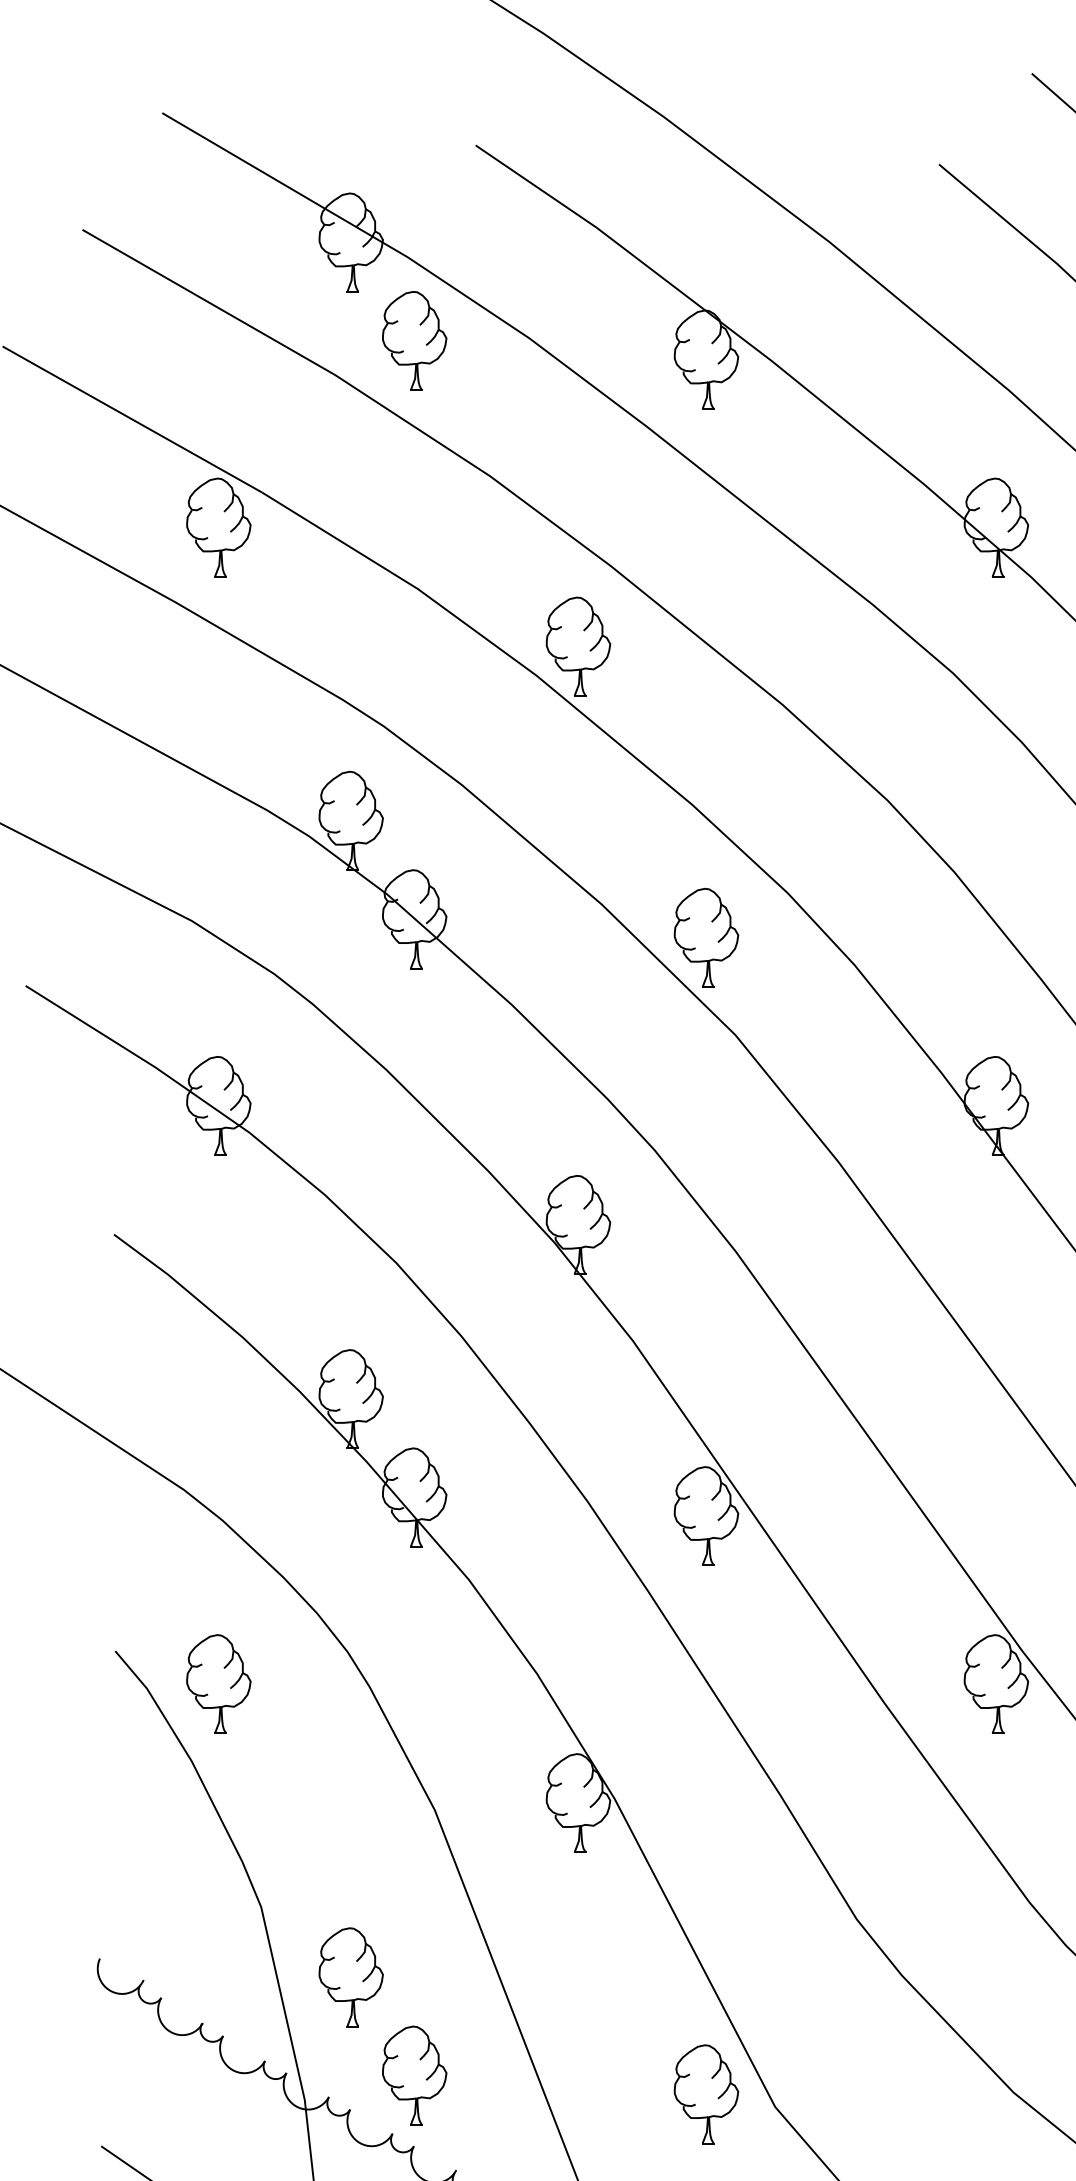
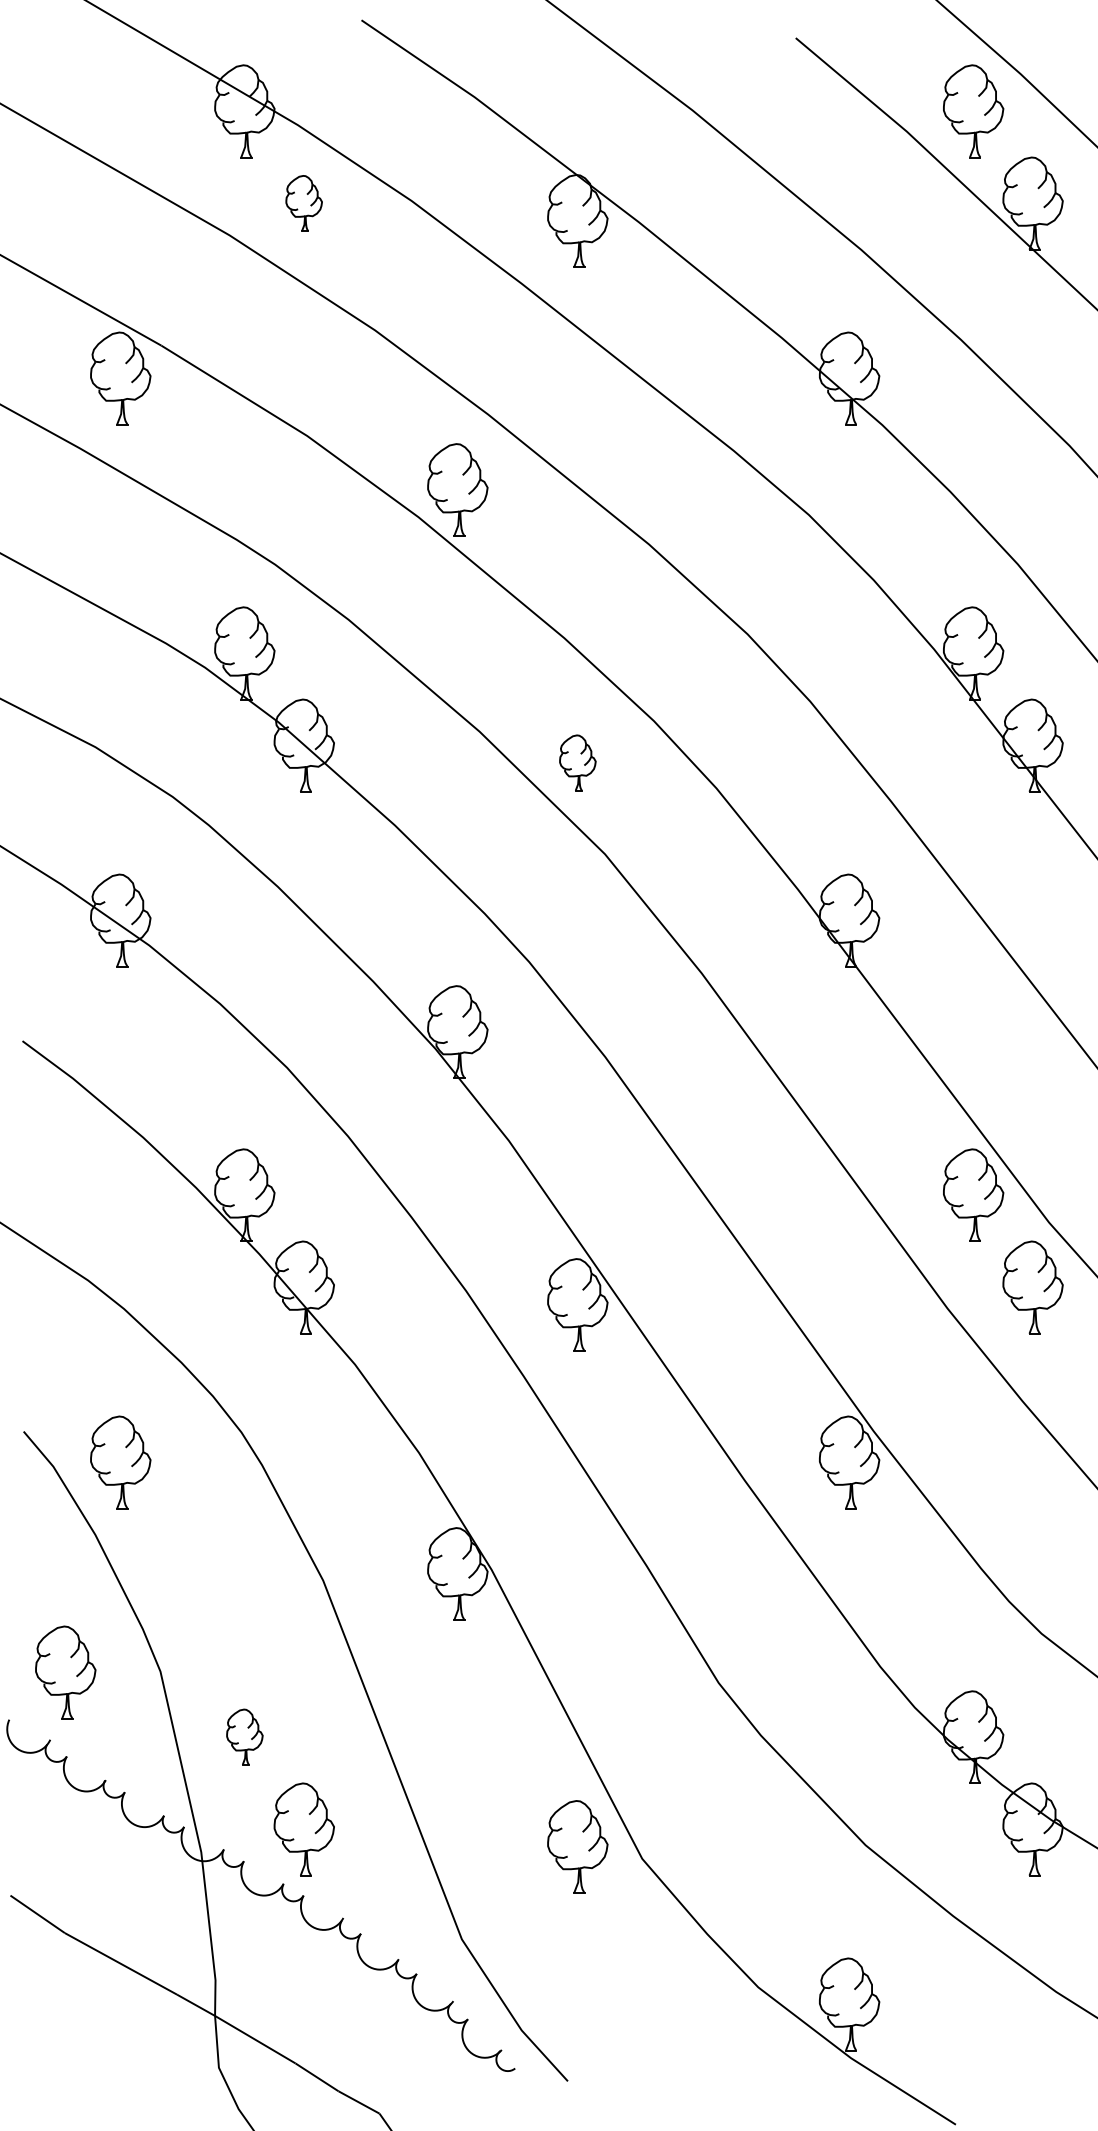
part: (413, 340) -> (303, 203), size x0.6
part: (706, 937) -> (577, 762), size x0.6
part: (159, 1908) -> (65, 1672), added
part: (350, 1976) -> (244, 1736), size x0.6

